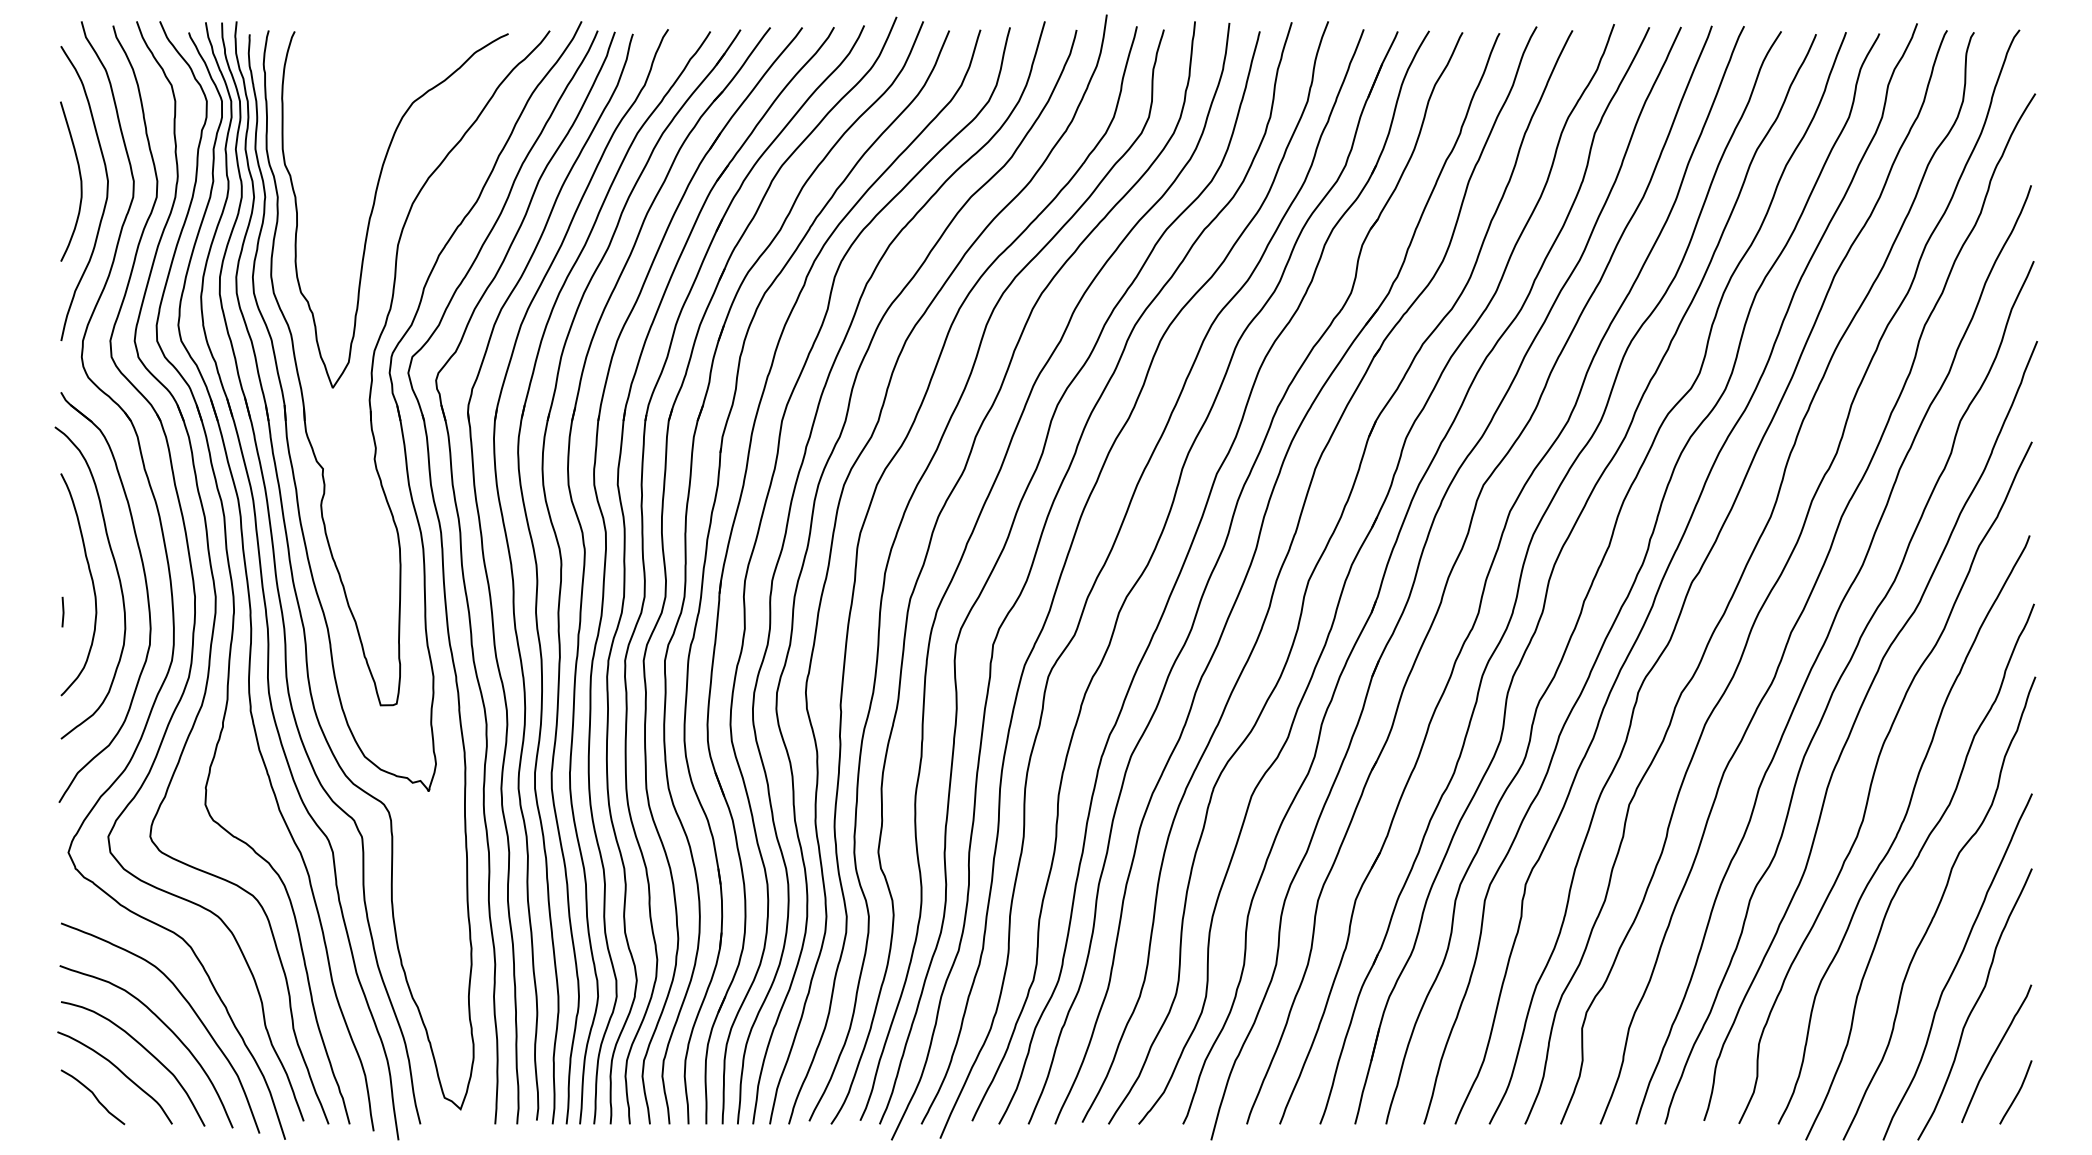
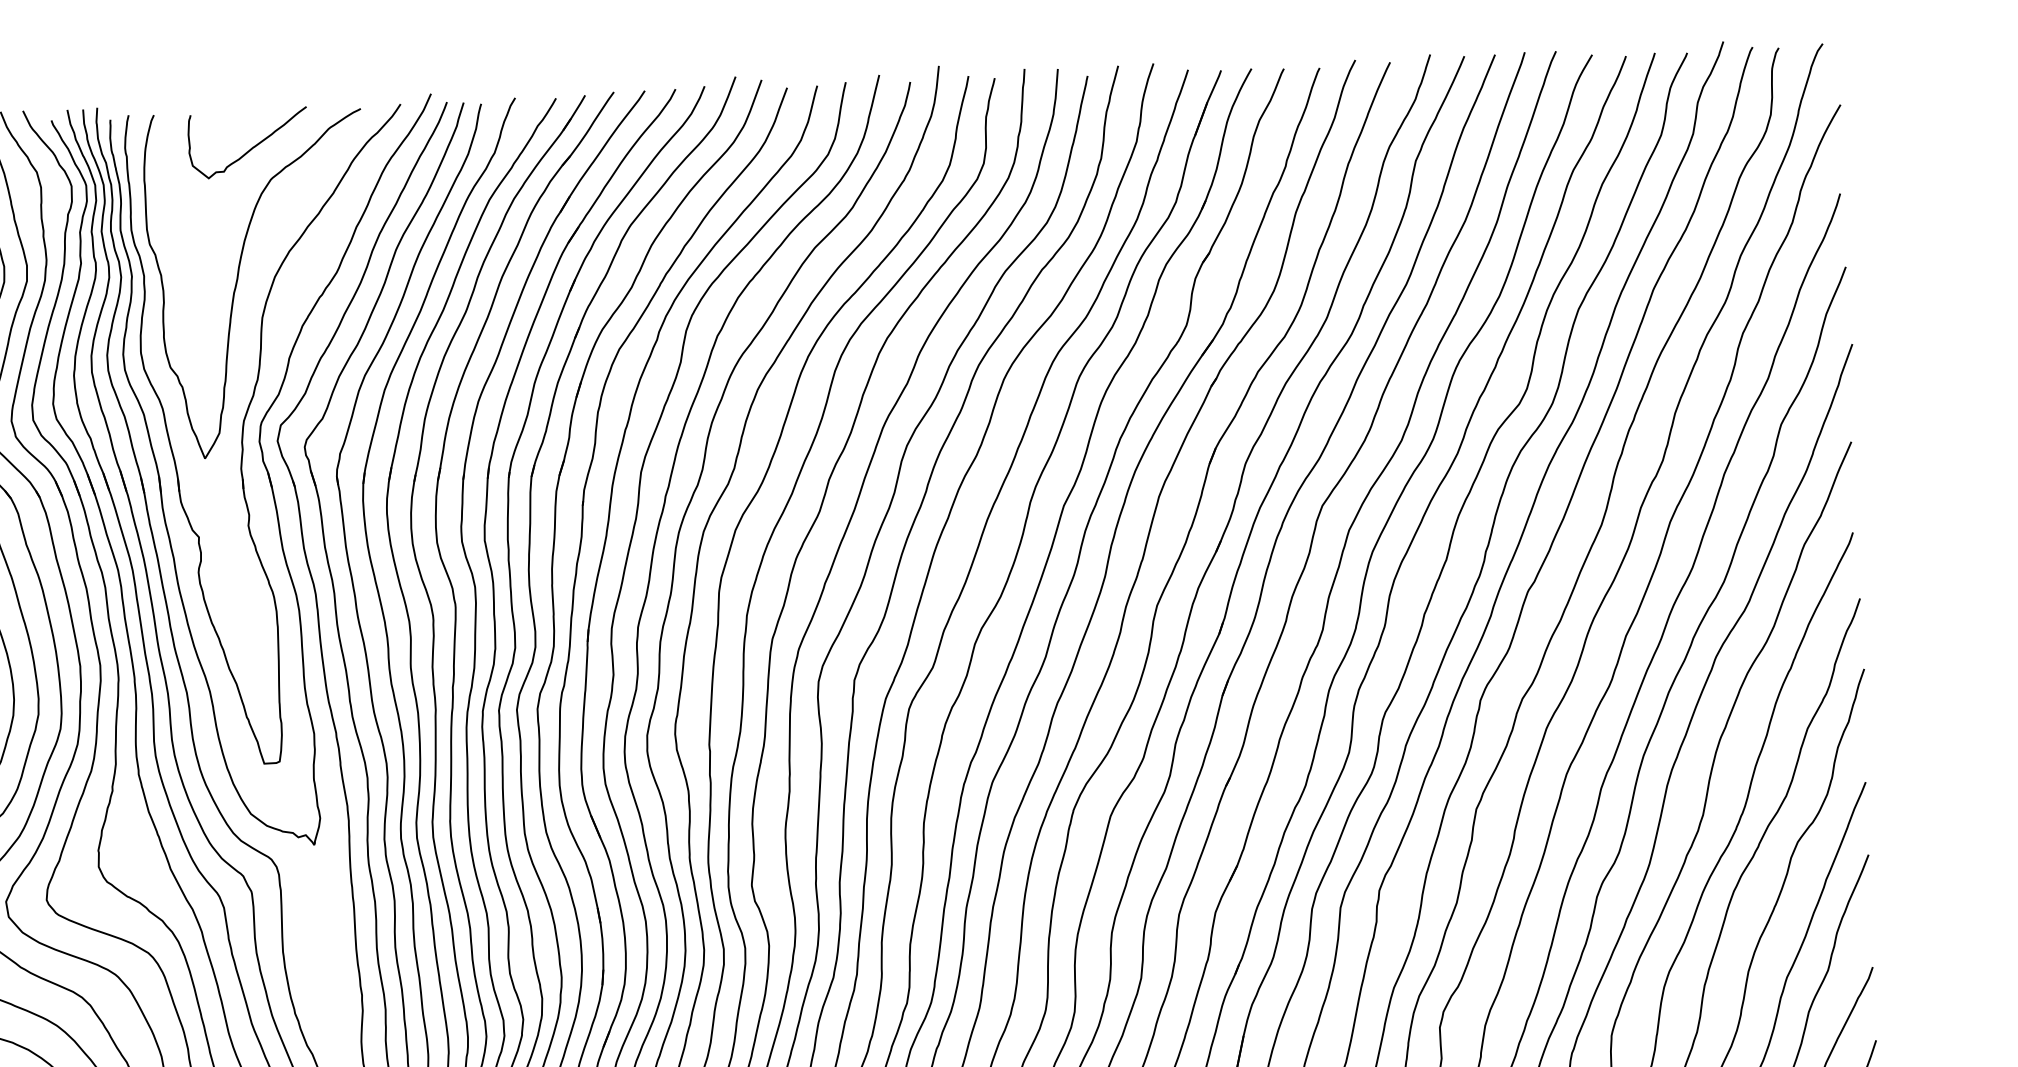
curve: (393, 69) -> (250, 147), added

